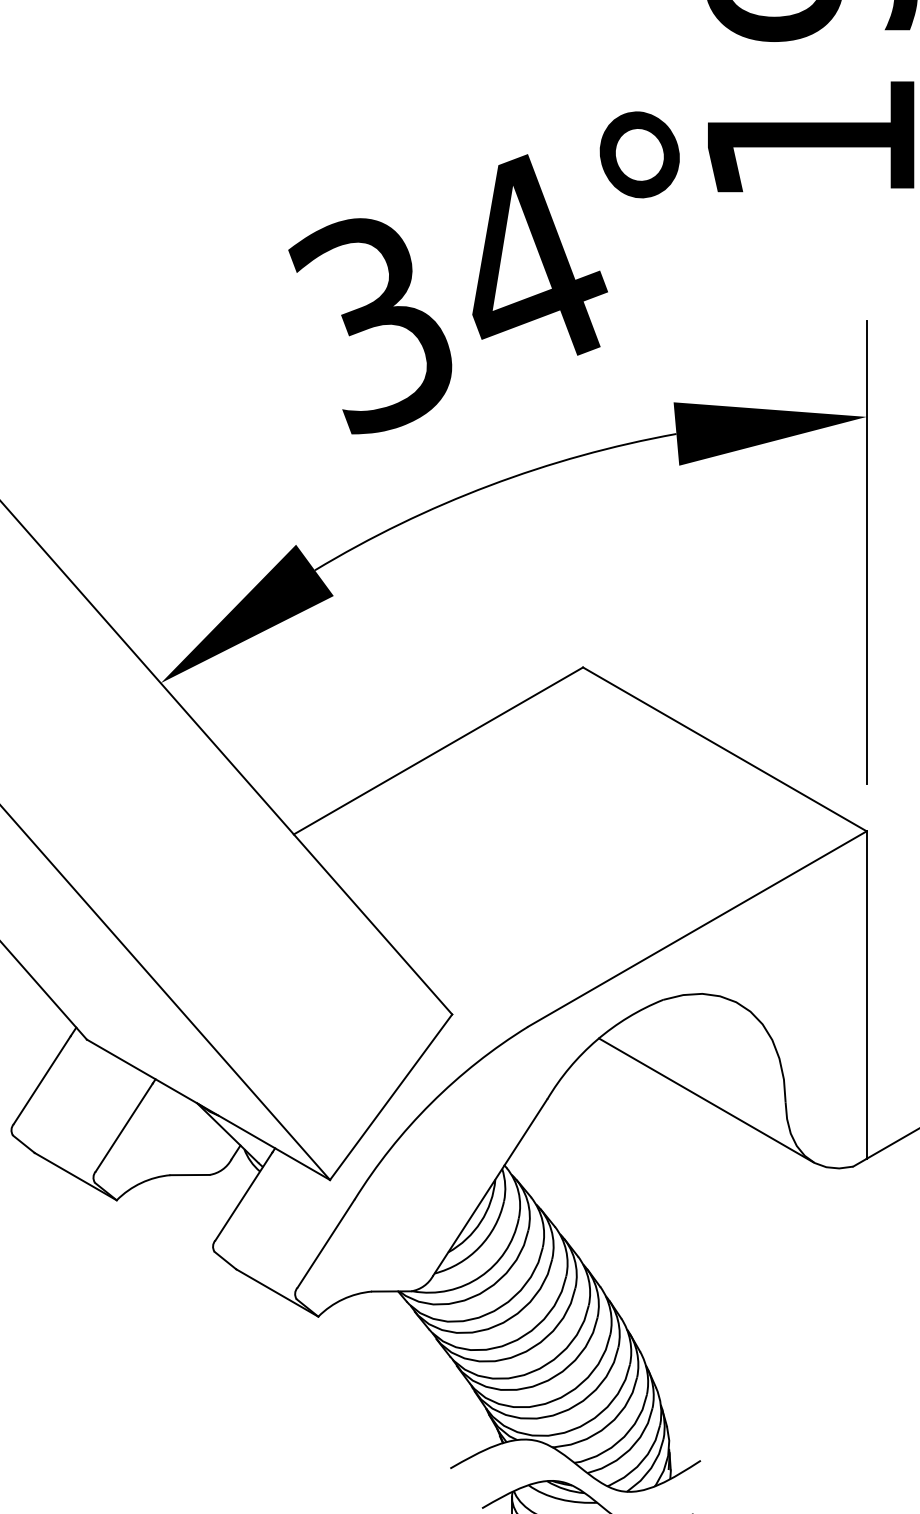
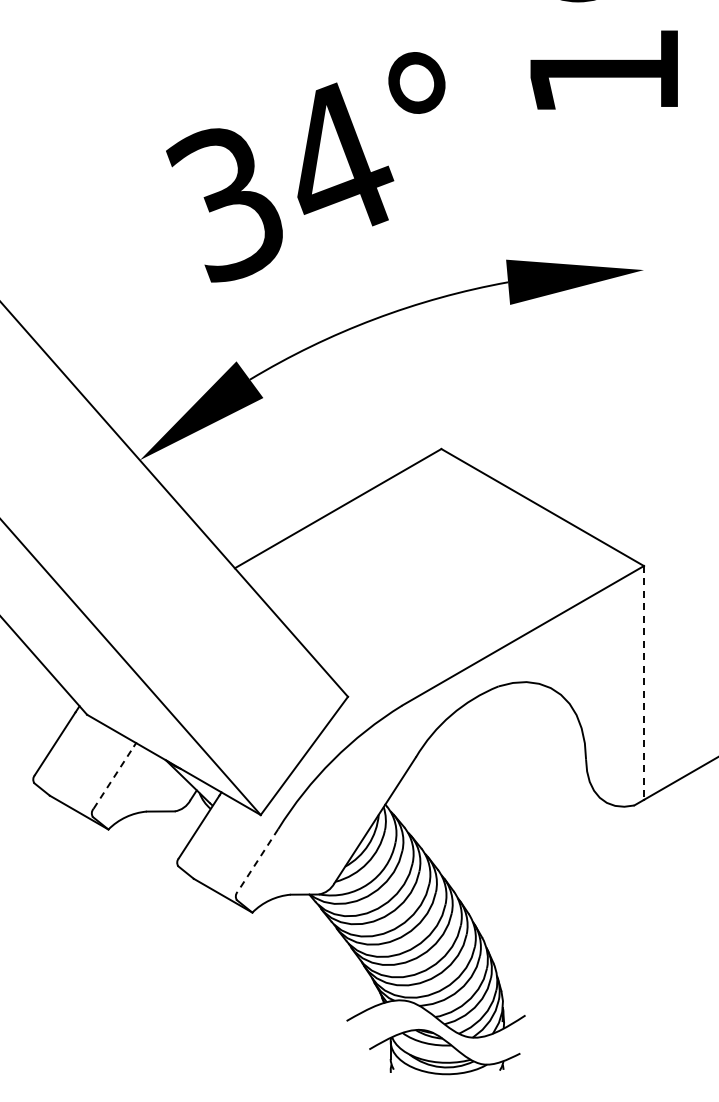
text: (483, 273) -> (305, 167), moved
line: (866, 551) -> (643, 366), removed
line: (866, 994) -> (643, 682), solid -> dashed
line: (704, 1099) -> (528, 757), removed
line: (125, 1127) -> (114, 777), solid -> dashed
line: (325, 1245) -> (257, 861), solid -> dashed

